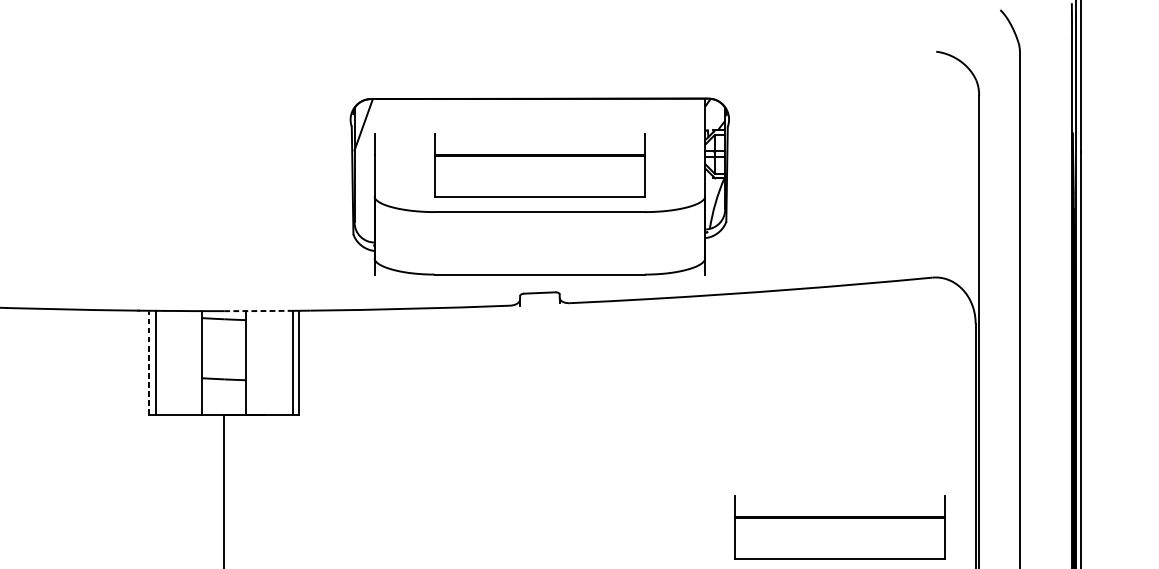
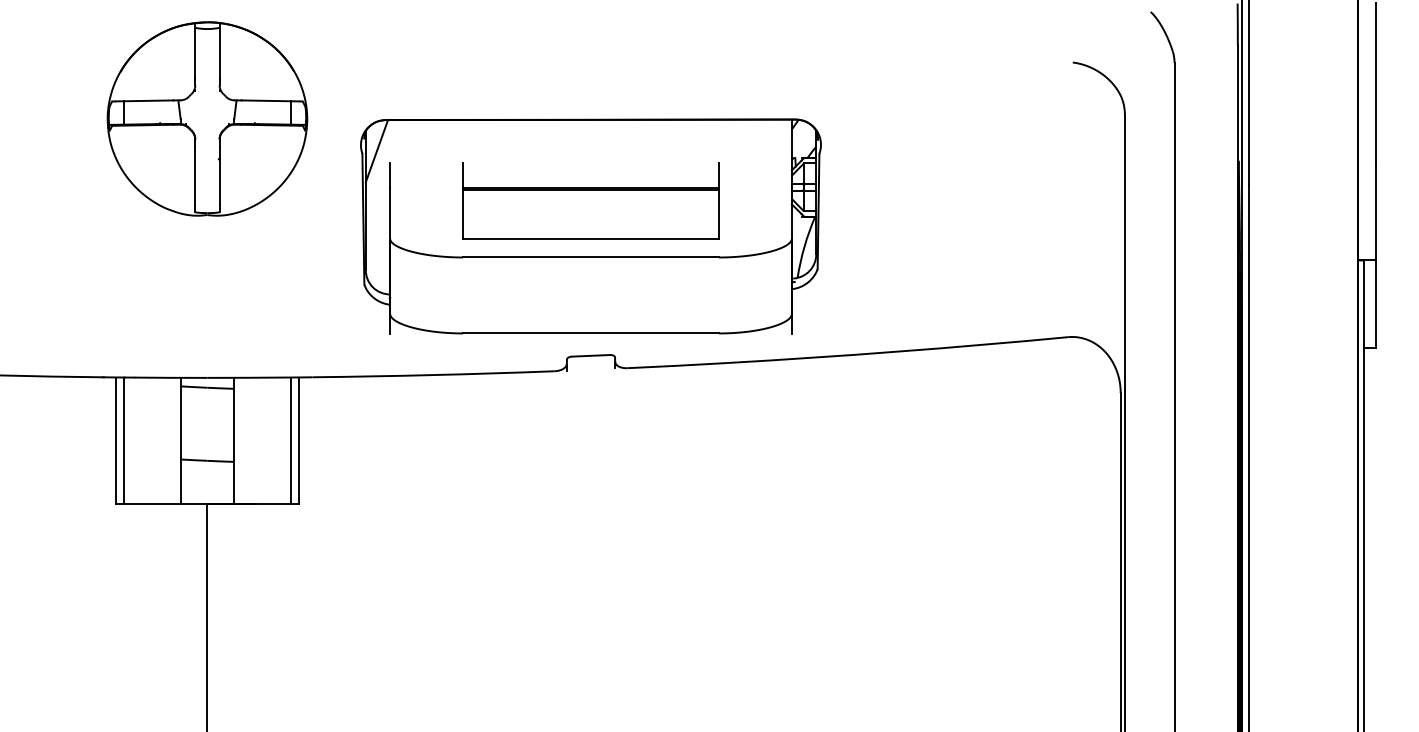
part: (224, 97) -> (207, 118), added
line: (258, 310) -> (248, 377), dashed -> solid
line: (149, 363) -> (116, 441), dashed -> solid
part: (839, 527) -> (955, 640), removed

